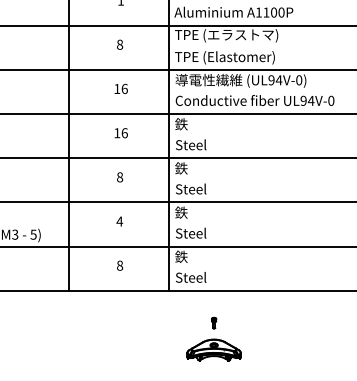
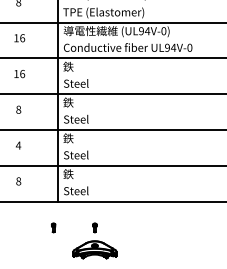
part: (163, 322) -> (53, 227), added

